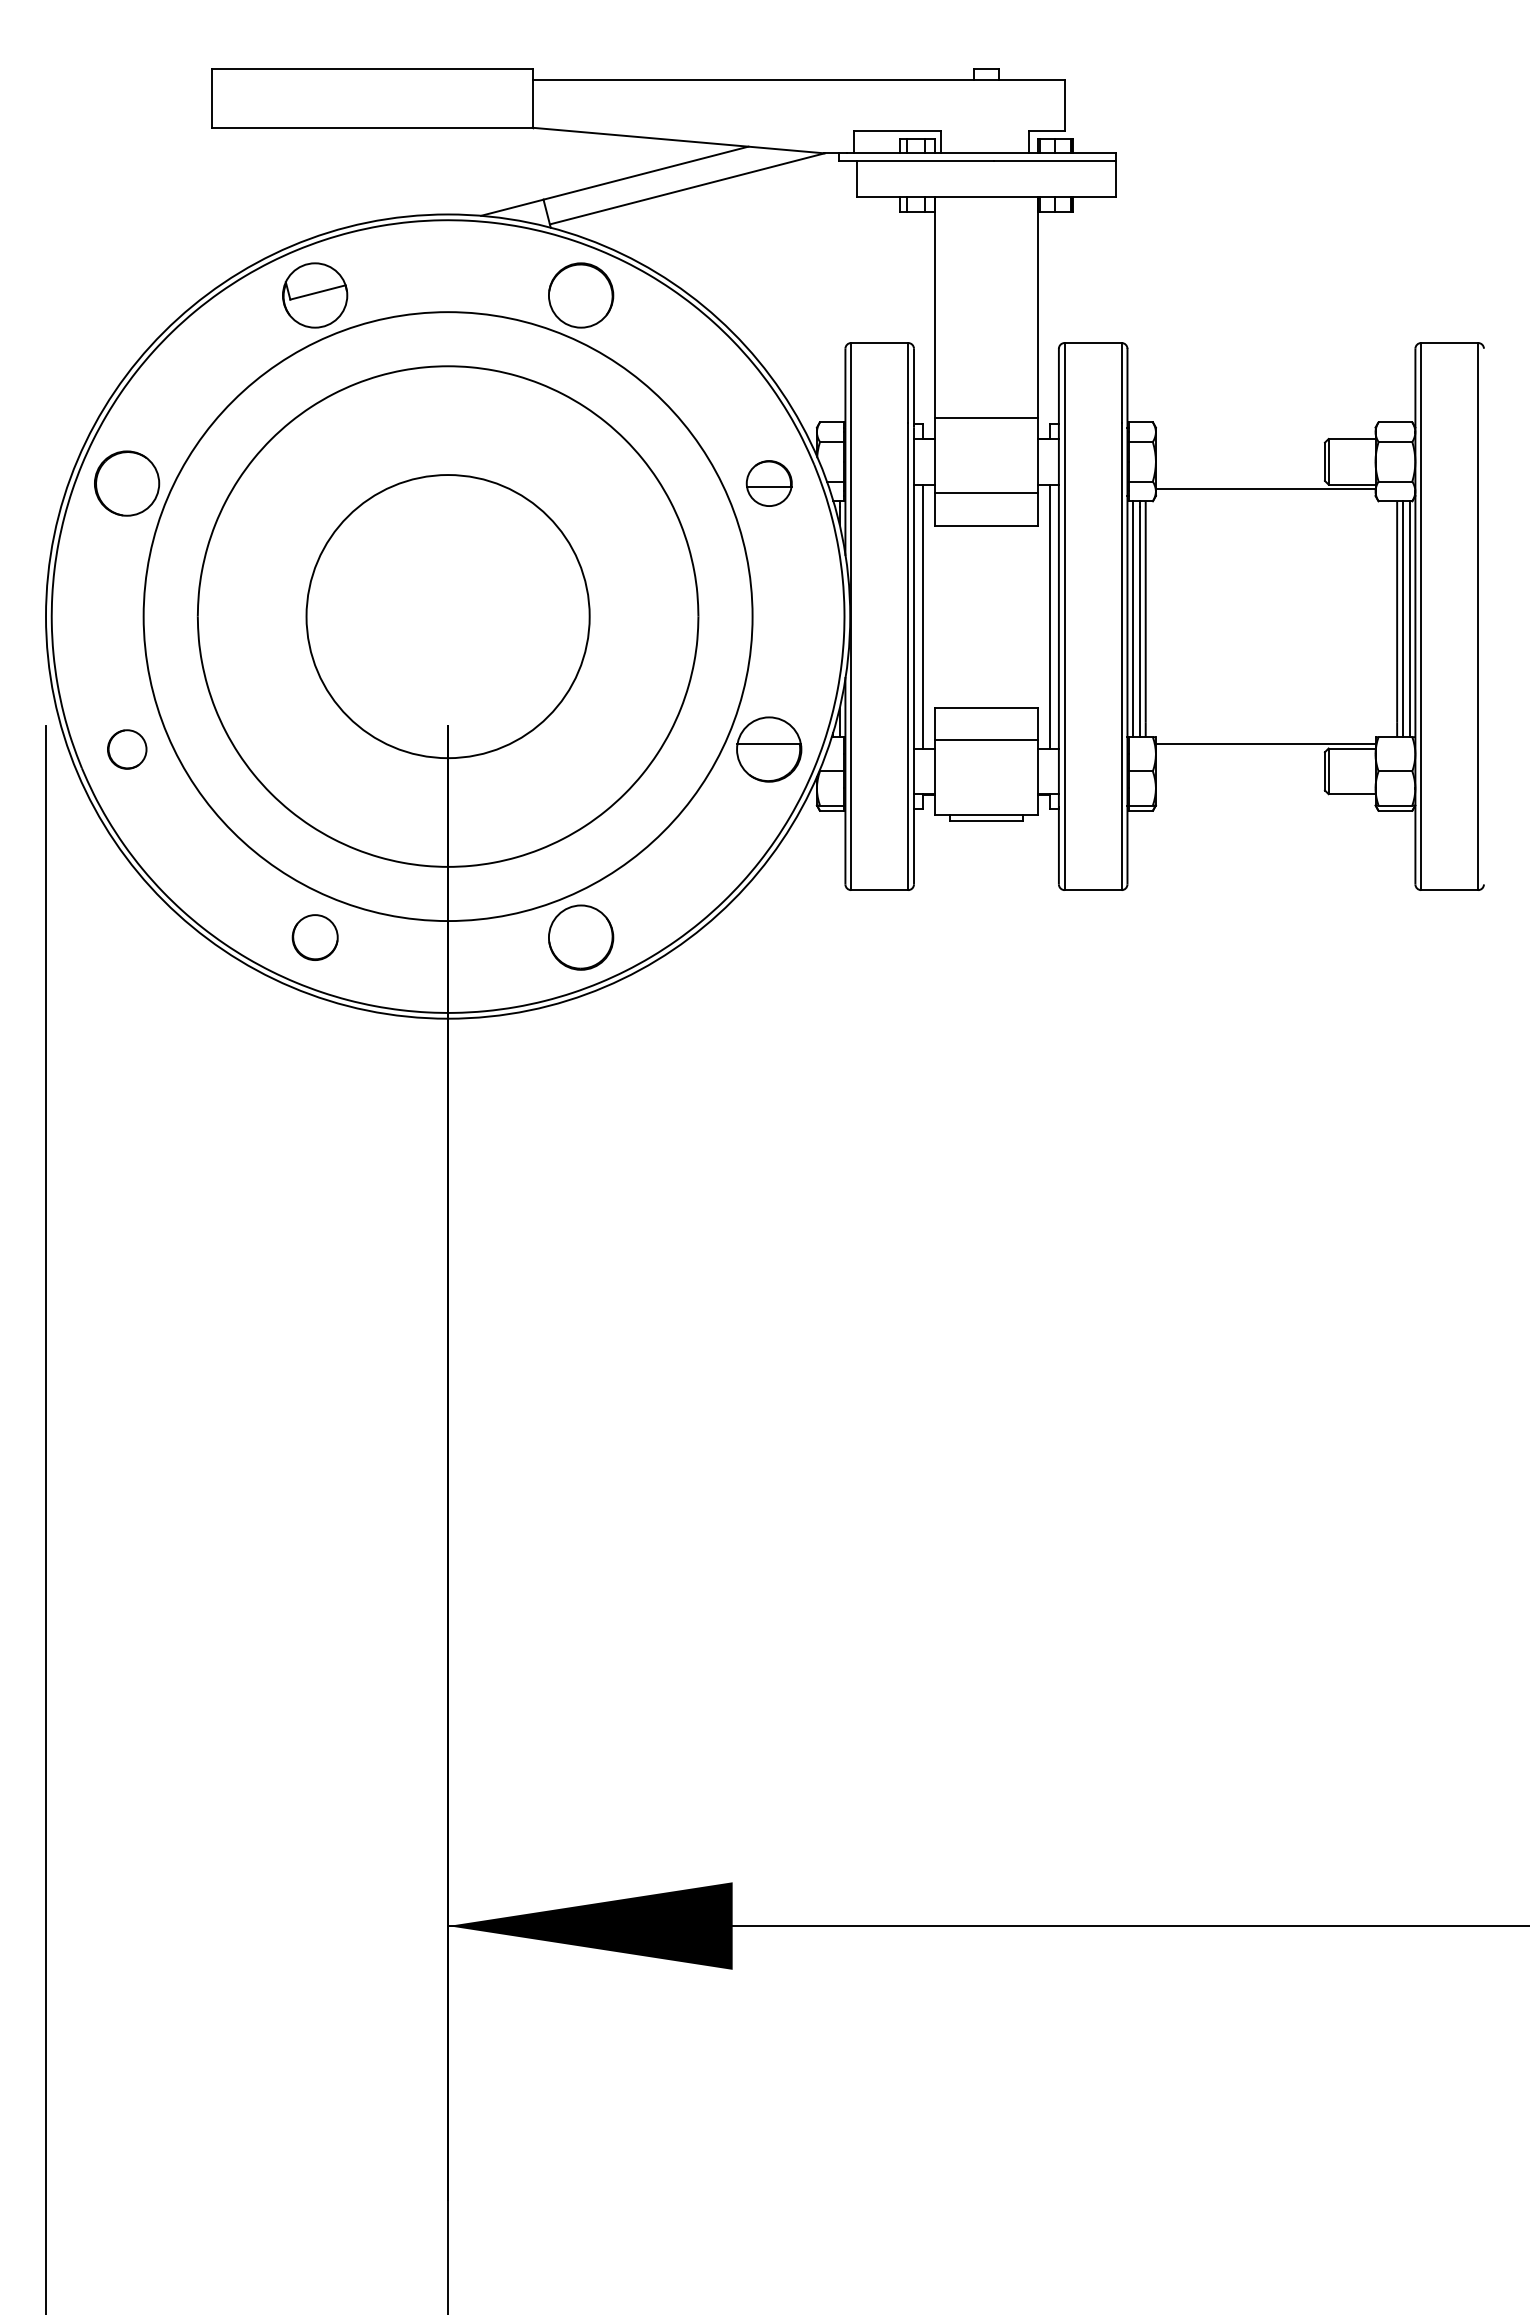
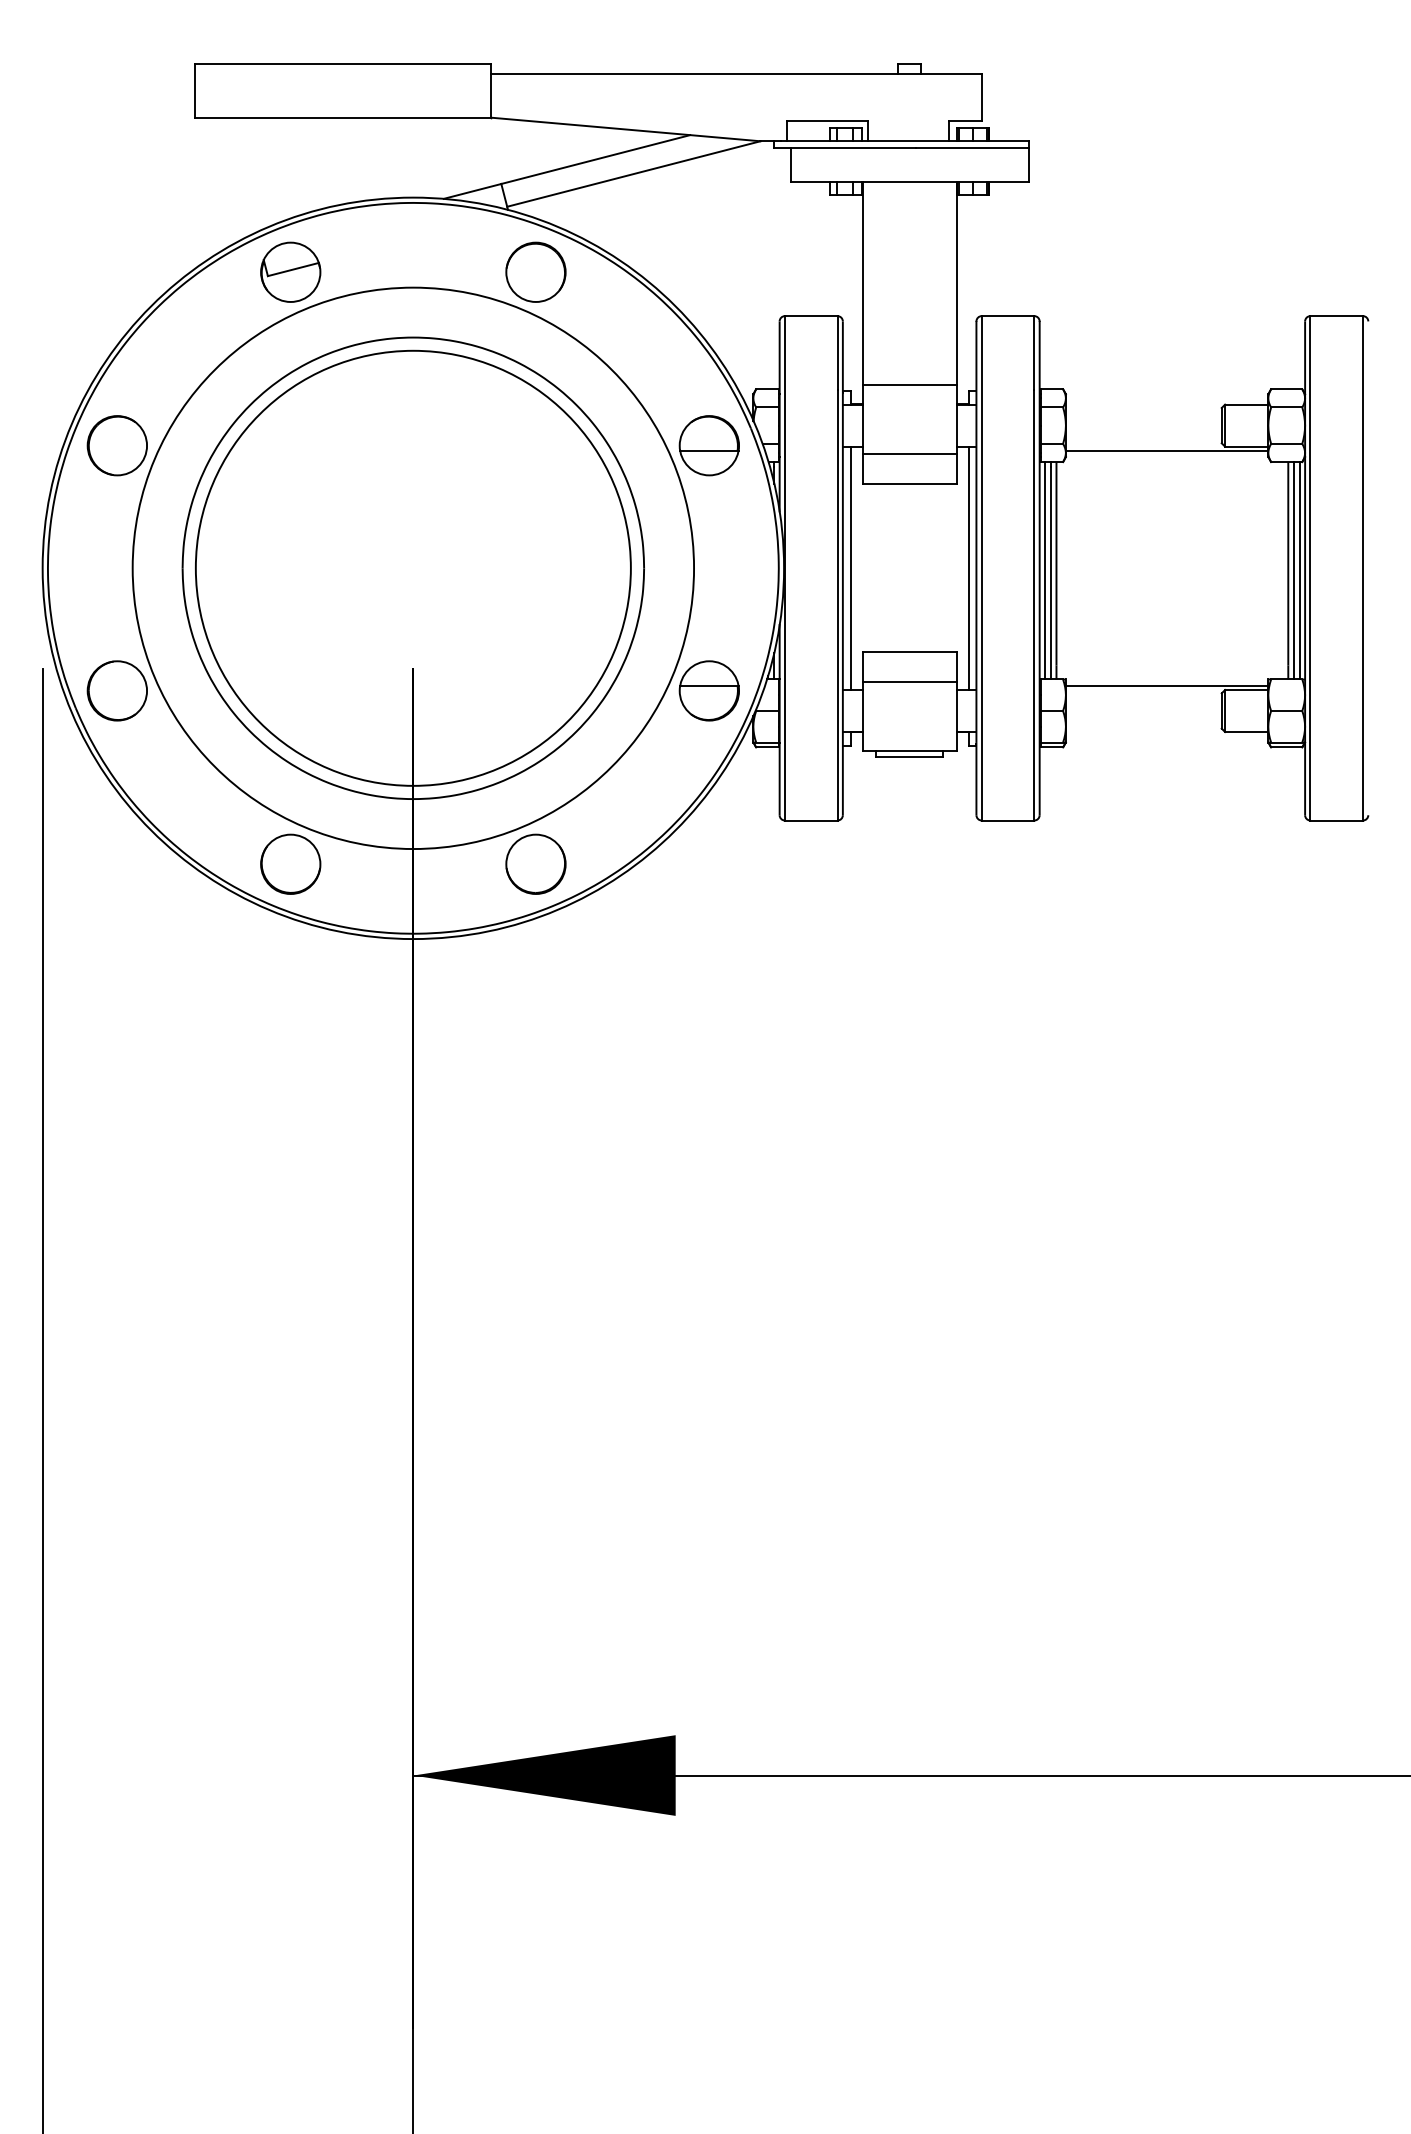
part: (769, 483) -> (709, 445), size x1.43
circle: (448, 616) -> (413, 568), size x1.67
circle: (127, 749) -> (117, 690), size x1.67
circle: (315, 937) -> (291, 864), size x1.43

